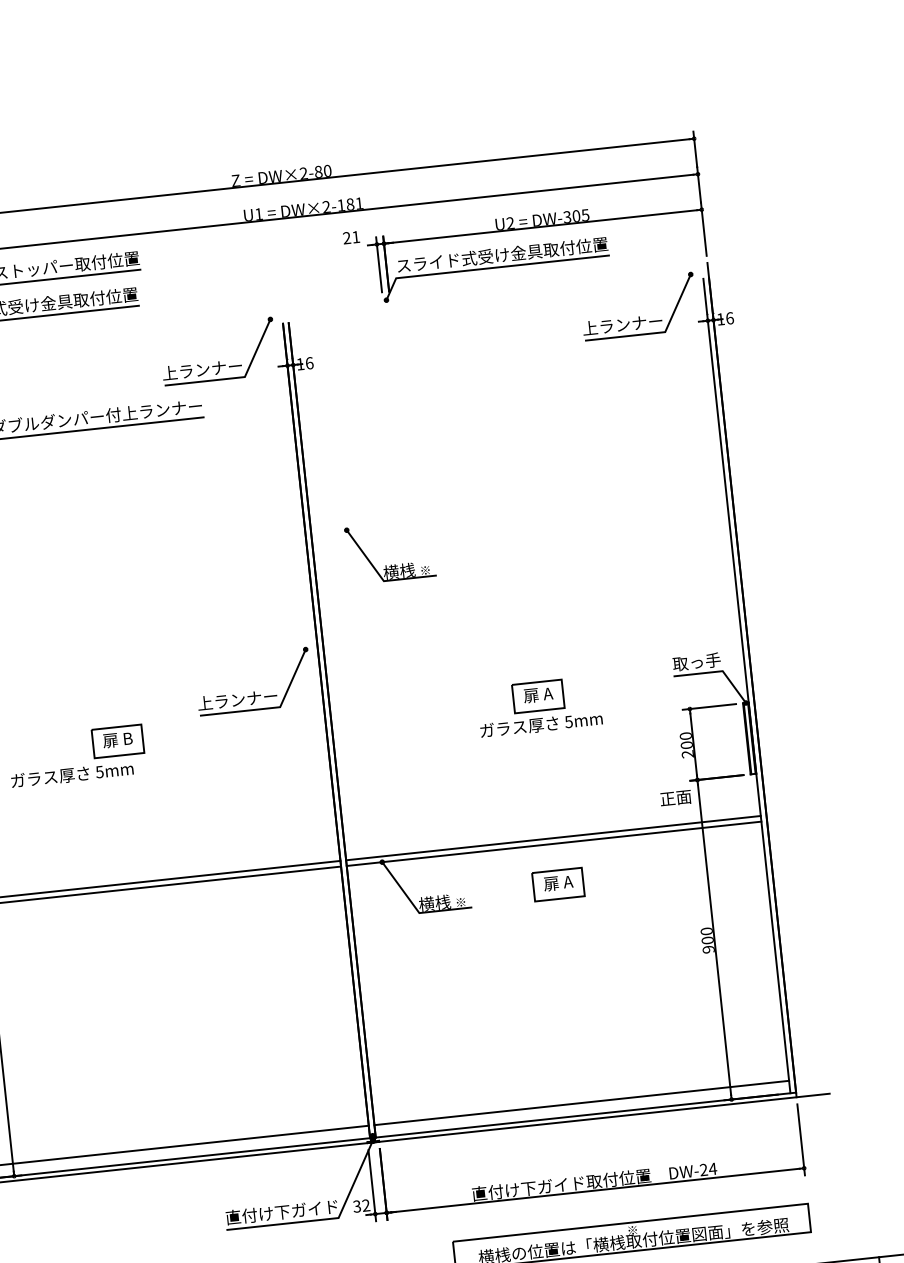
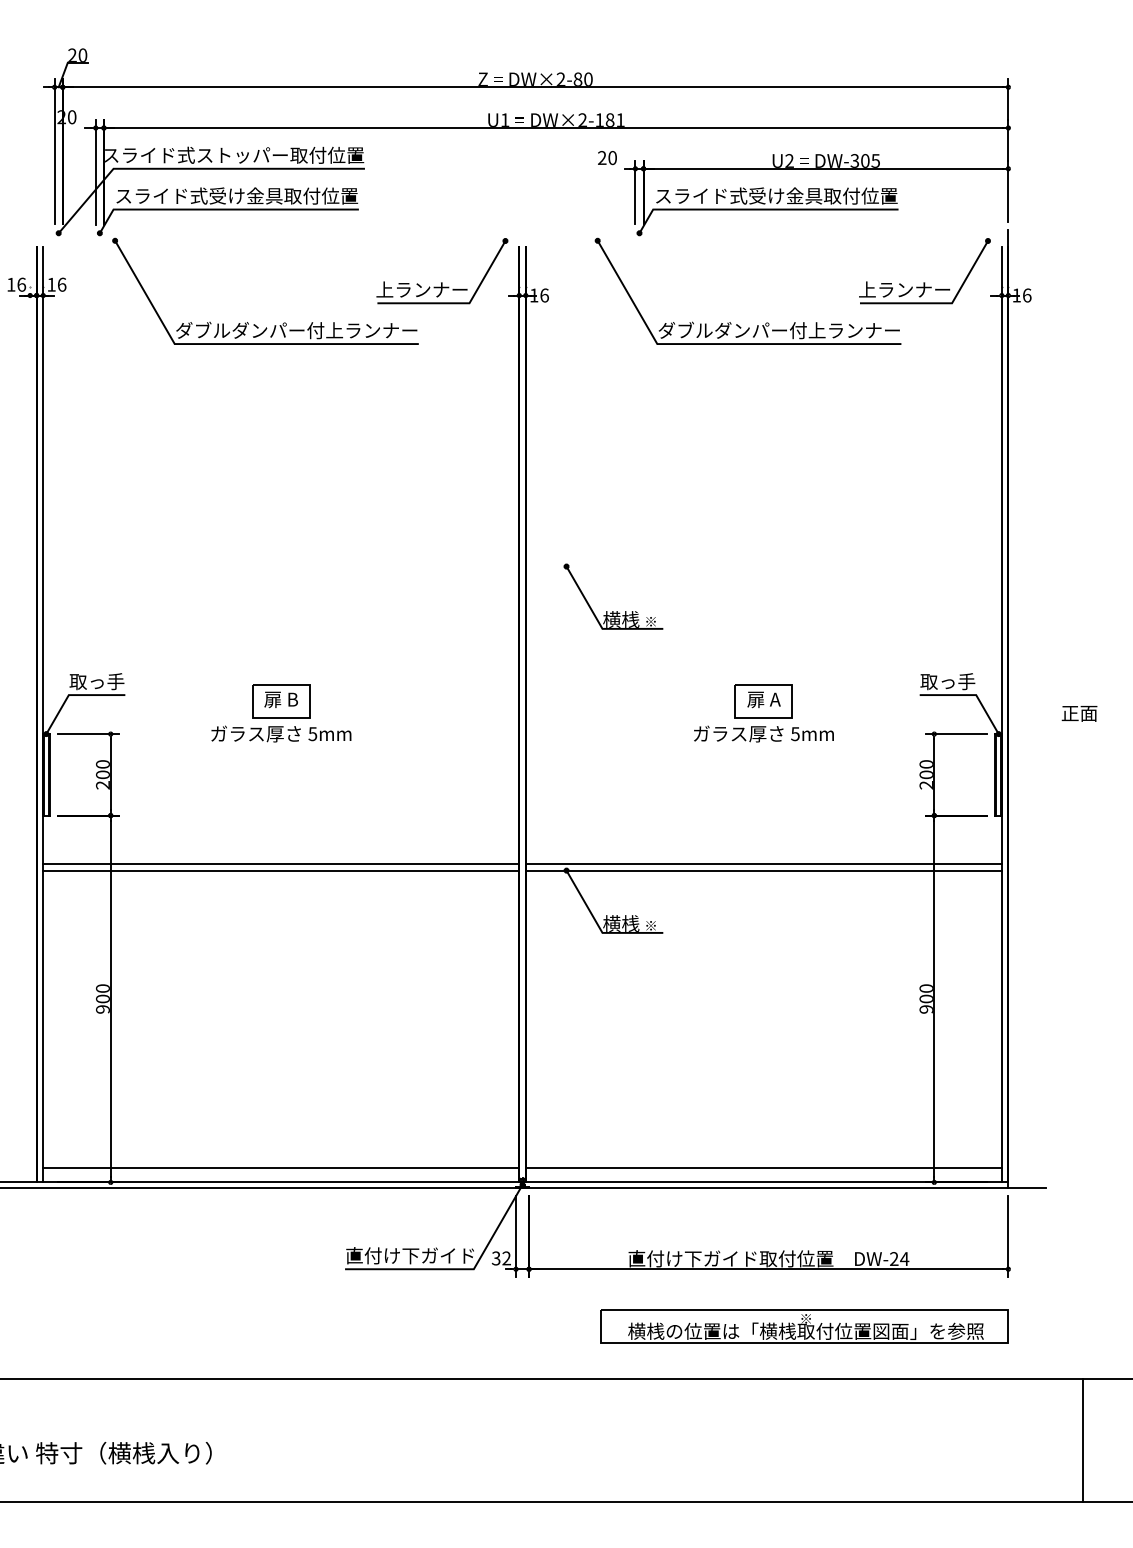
text: (355, 237) -> (612, 158), 21 -> 20
part: (480, 370) -> (737, 324), added
part: (391, 565) -> (613, 611), moved
part: (254, 691) -> (442, 661), removed
text: (72, 774) -> (281, 733), moved
text: (675, 798) -> (1079, 713), moved
part: (558, 884) -> (763, 917), removed

